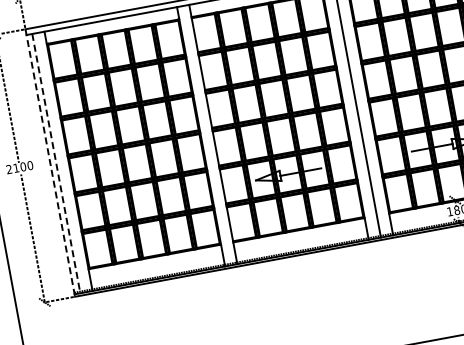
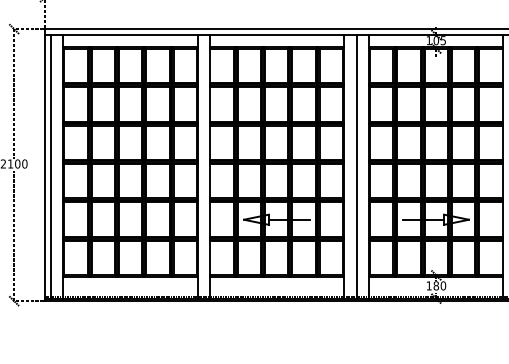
line: (49, 163) -> (44, 165), dashed -> solid
line: (55, 163) -> (50, 166), dashed -> solid

